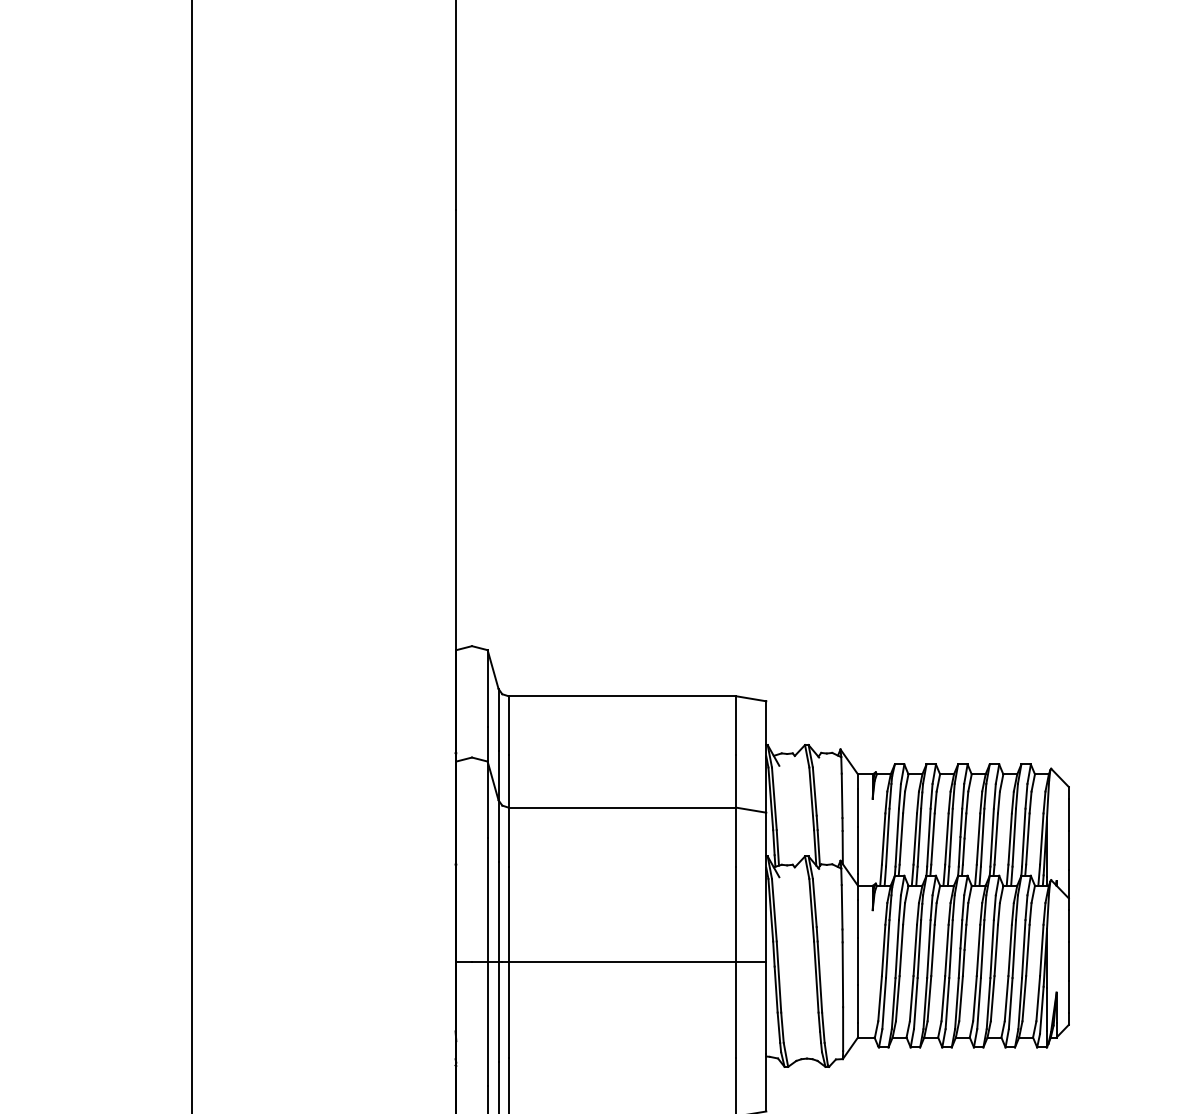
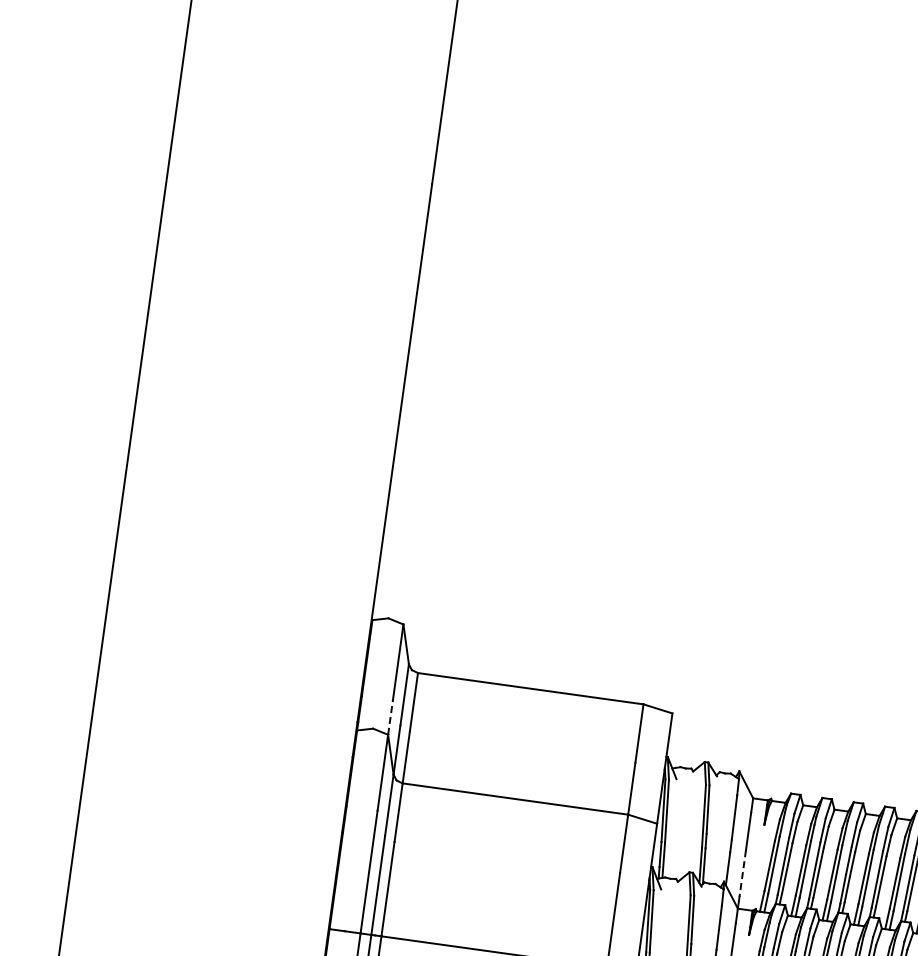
line: (487, 743) -> (390, 716), solid -> dashed
line: (857, 850) -> (742, 873), solid -> dashed

